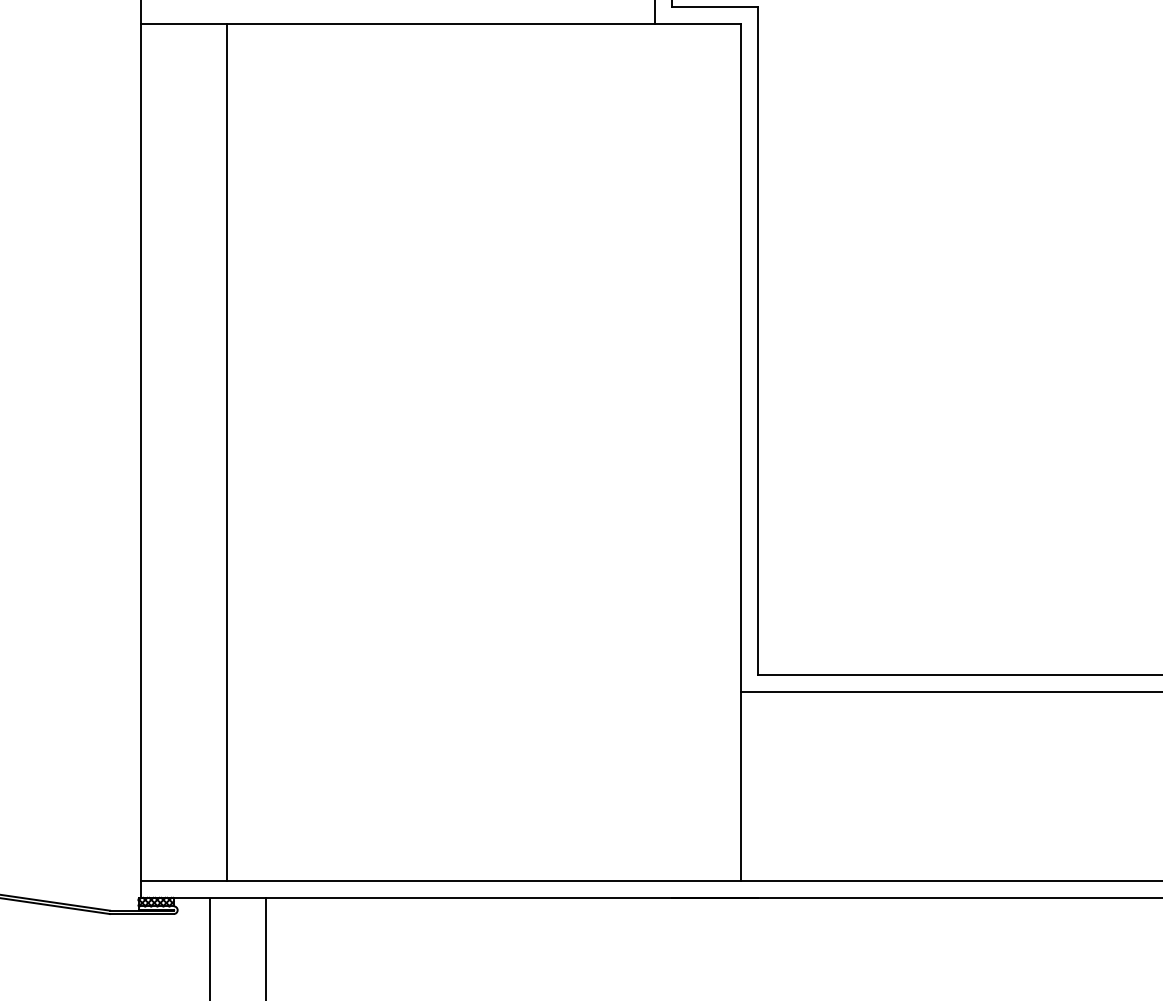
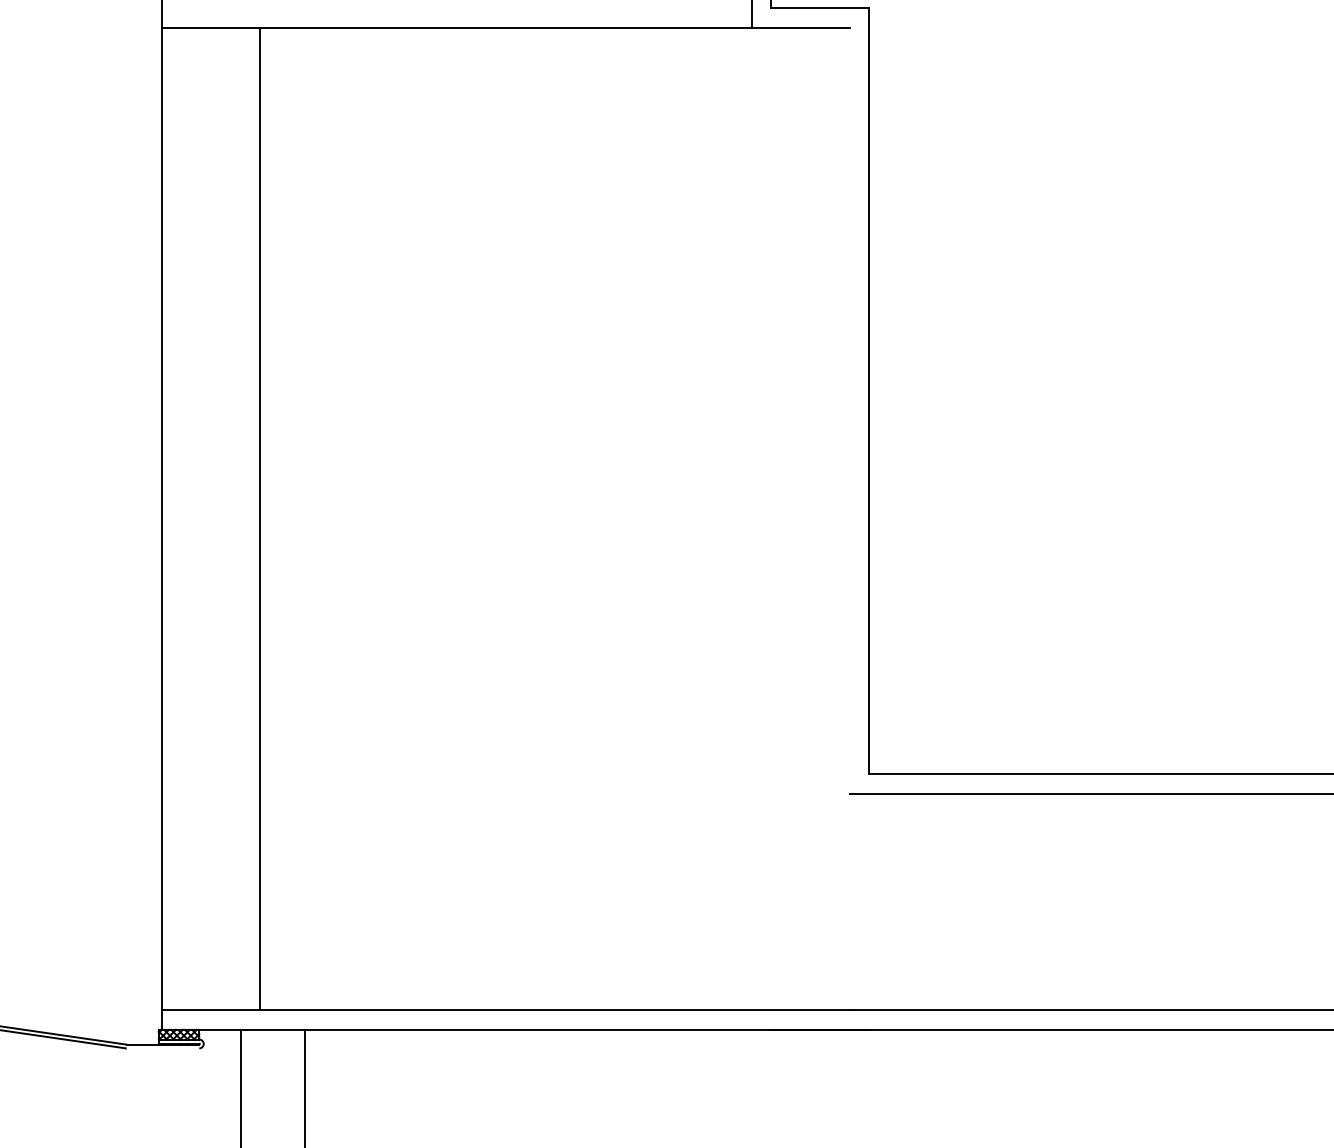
line: (740, 452) -> (849, 518), removed
line: (141, 914) -> (162, 1048), removed

